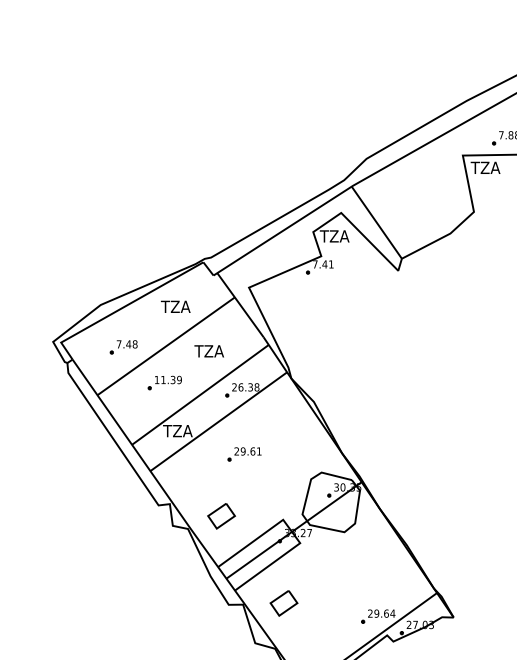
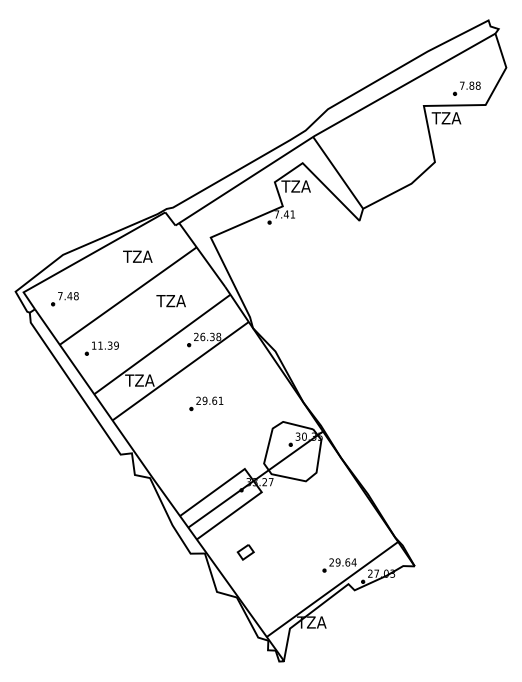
part: (123, 347) -> (64, 299), moved
part: (164, 382) -> (101, 348), moved
part: (221, 516) -> (183, 465), removed
part: (283, 603) -> (245, 552), size x0.6

